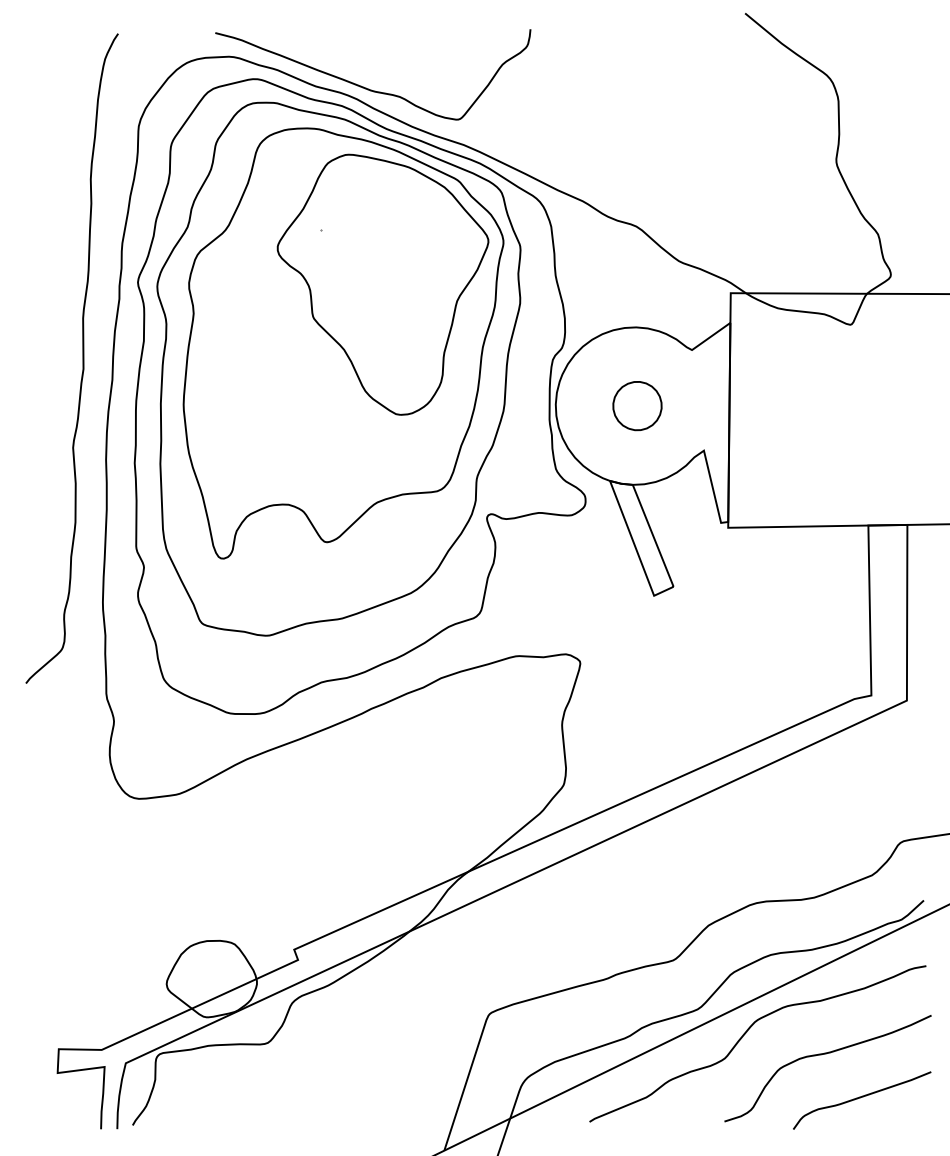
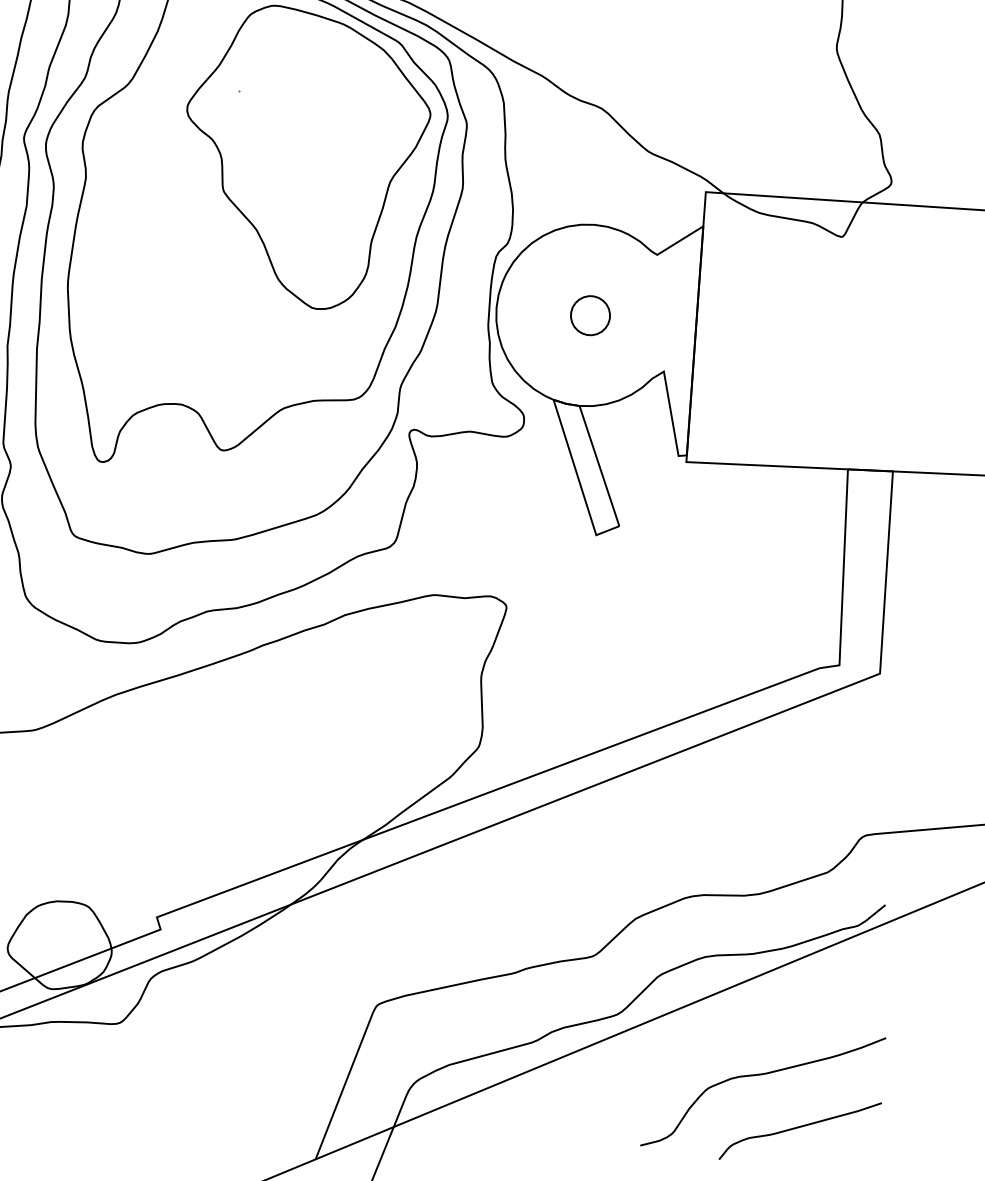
part: (637, 406) -> (590, 316), size x0.7
curve: (747, 1032) -> (673, 1044), removed

